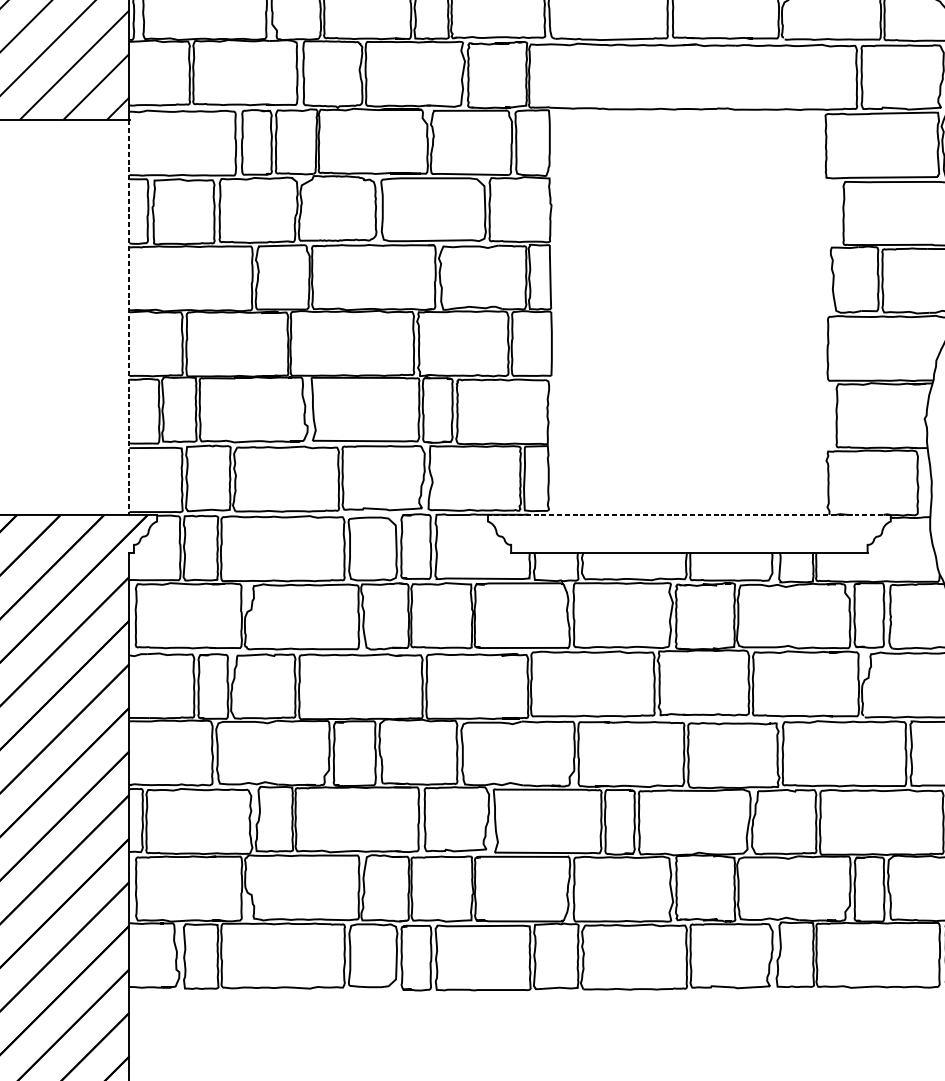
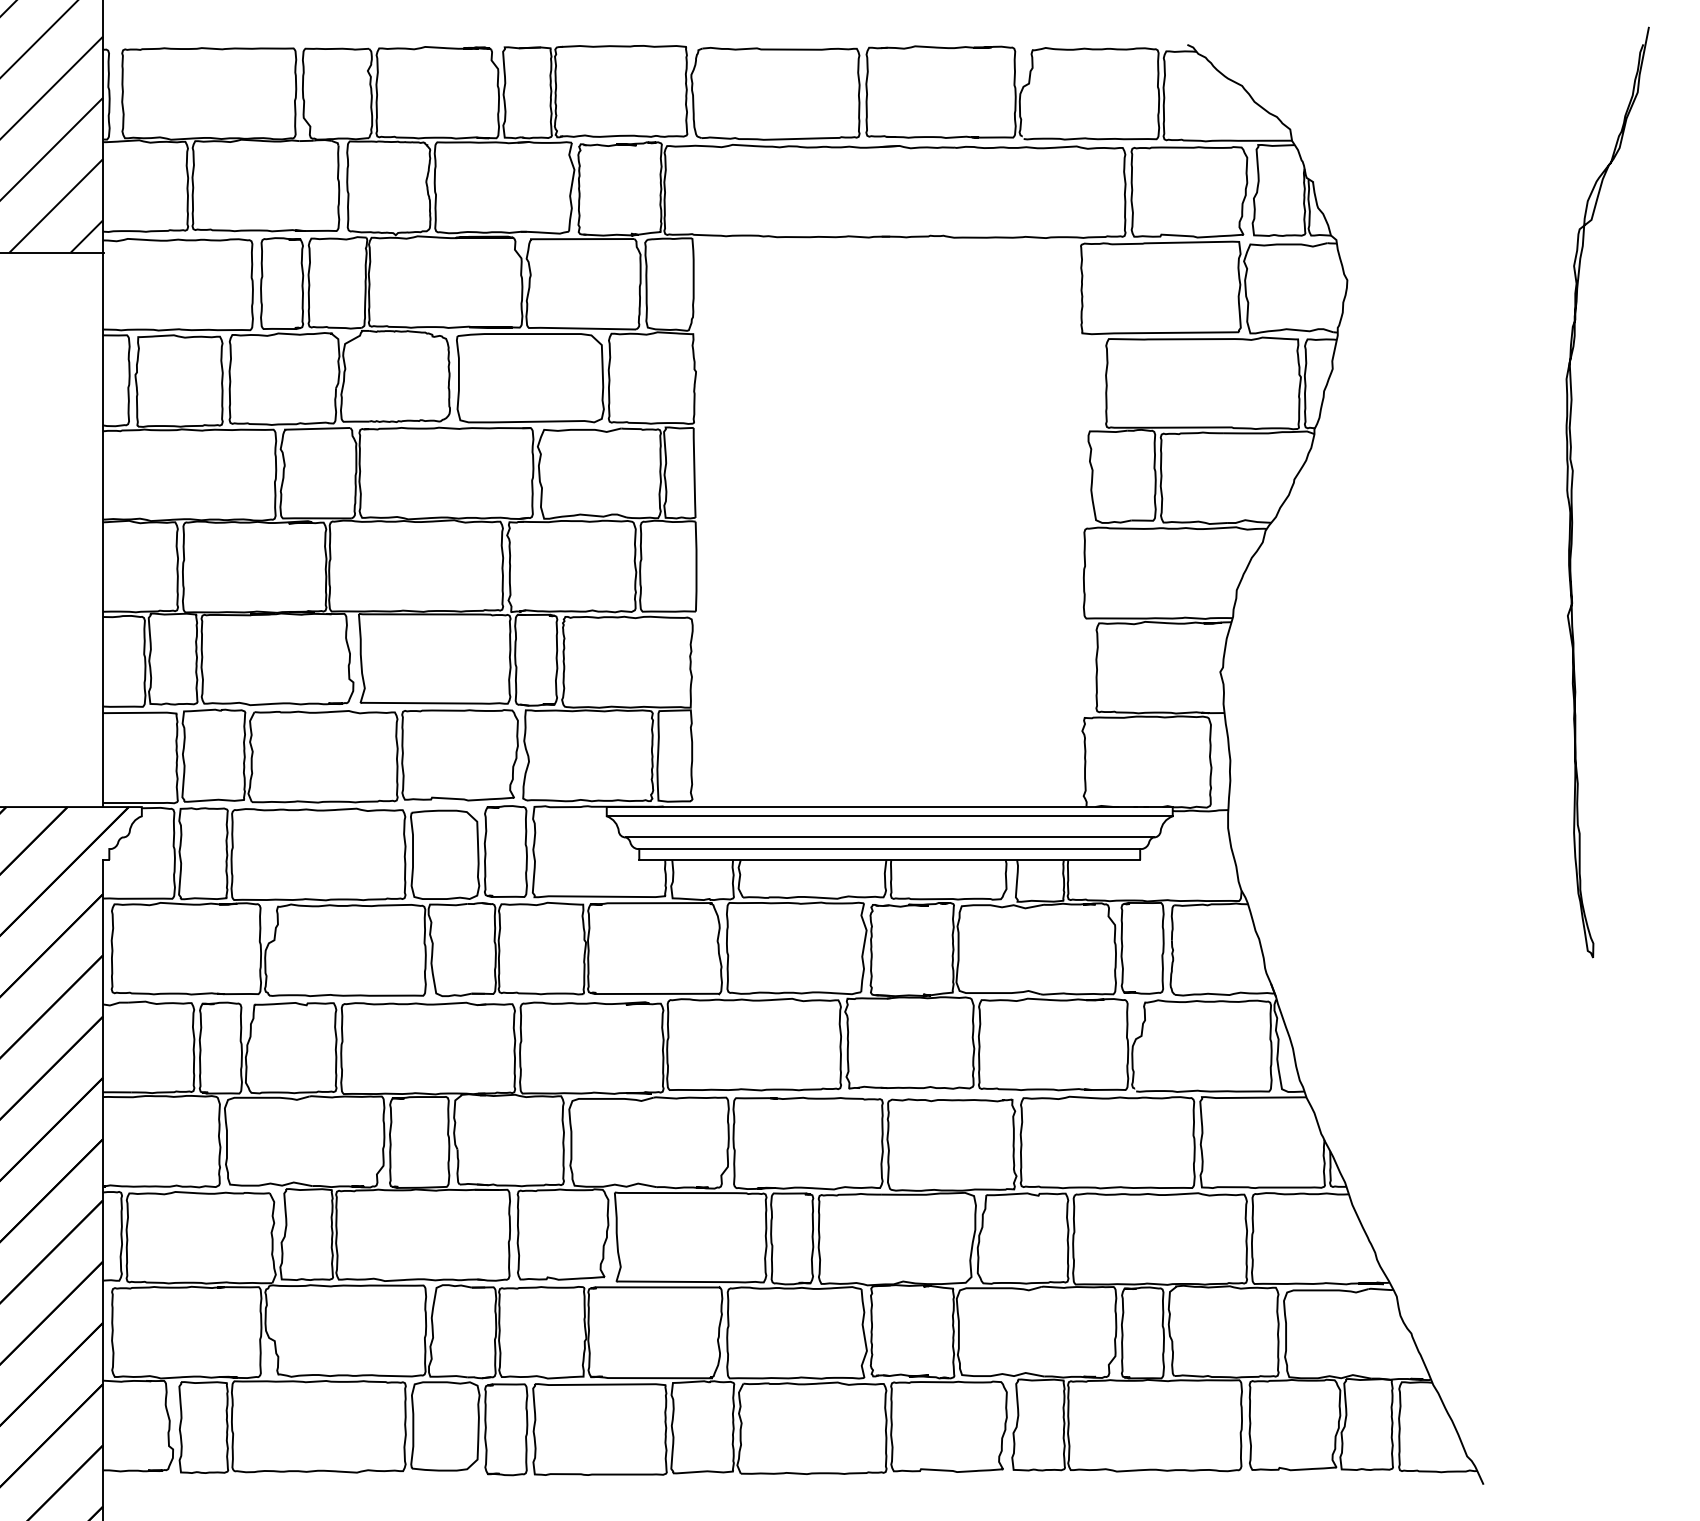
line: (129, 318) -> (102, 530), dashed -> solid
line: (689, 515) -> (889, 807), dashed -> solid
line: (689, 521) -> (889, 816), added
line: (689, 536) -> (889, 837), added
line: (689, 545) -> (889, 849), added

